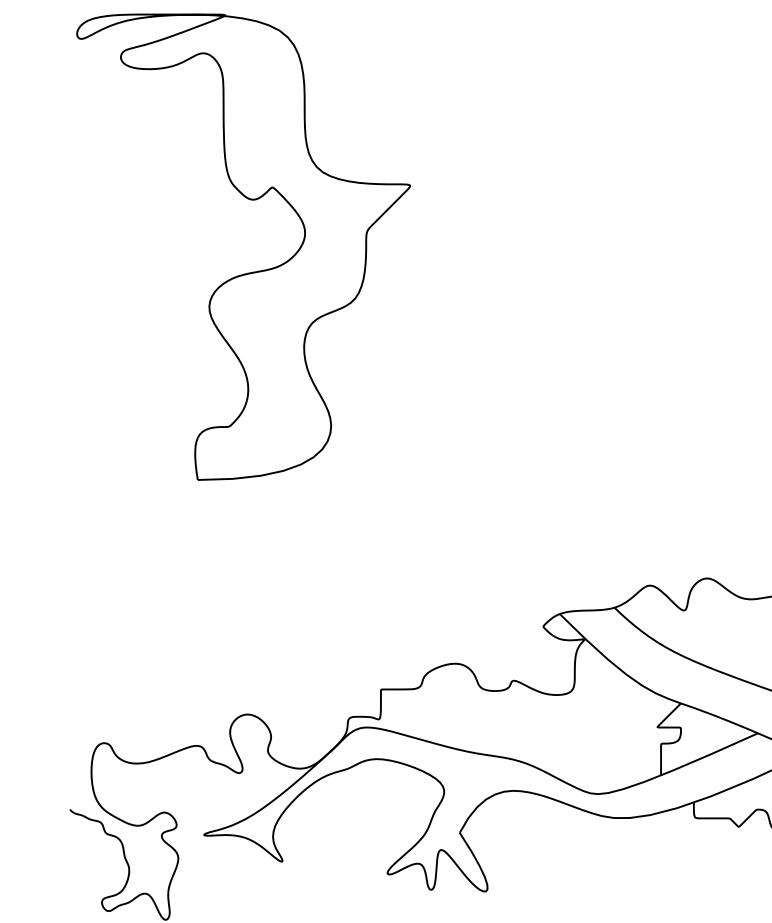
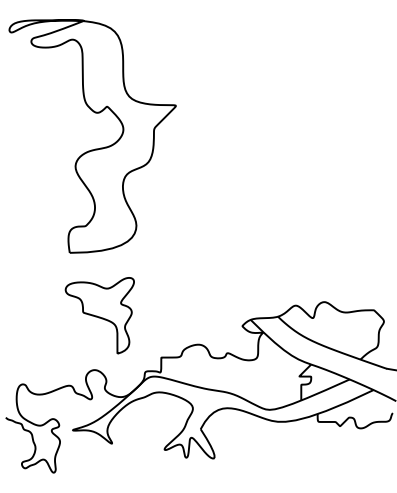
part: (257, 605) -> (99, 315), added

